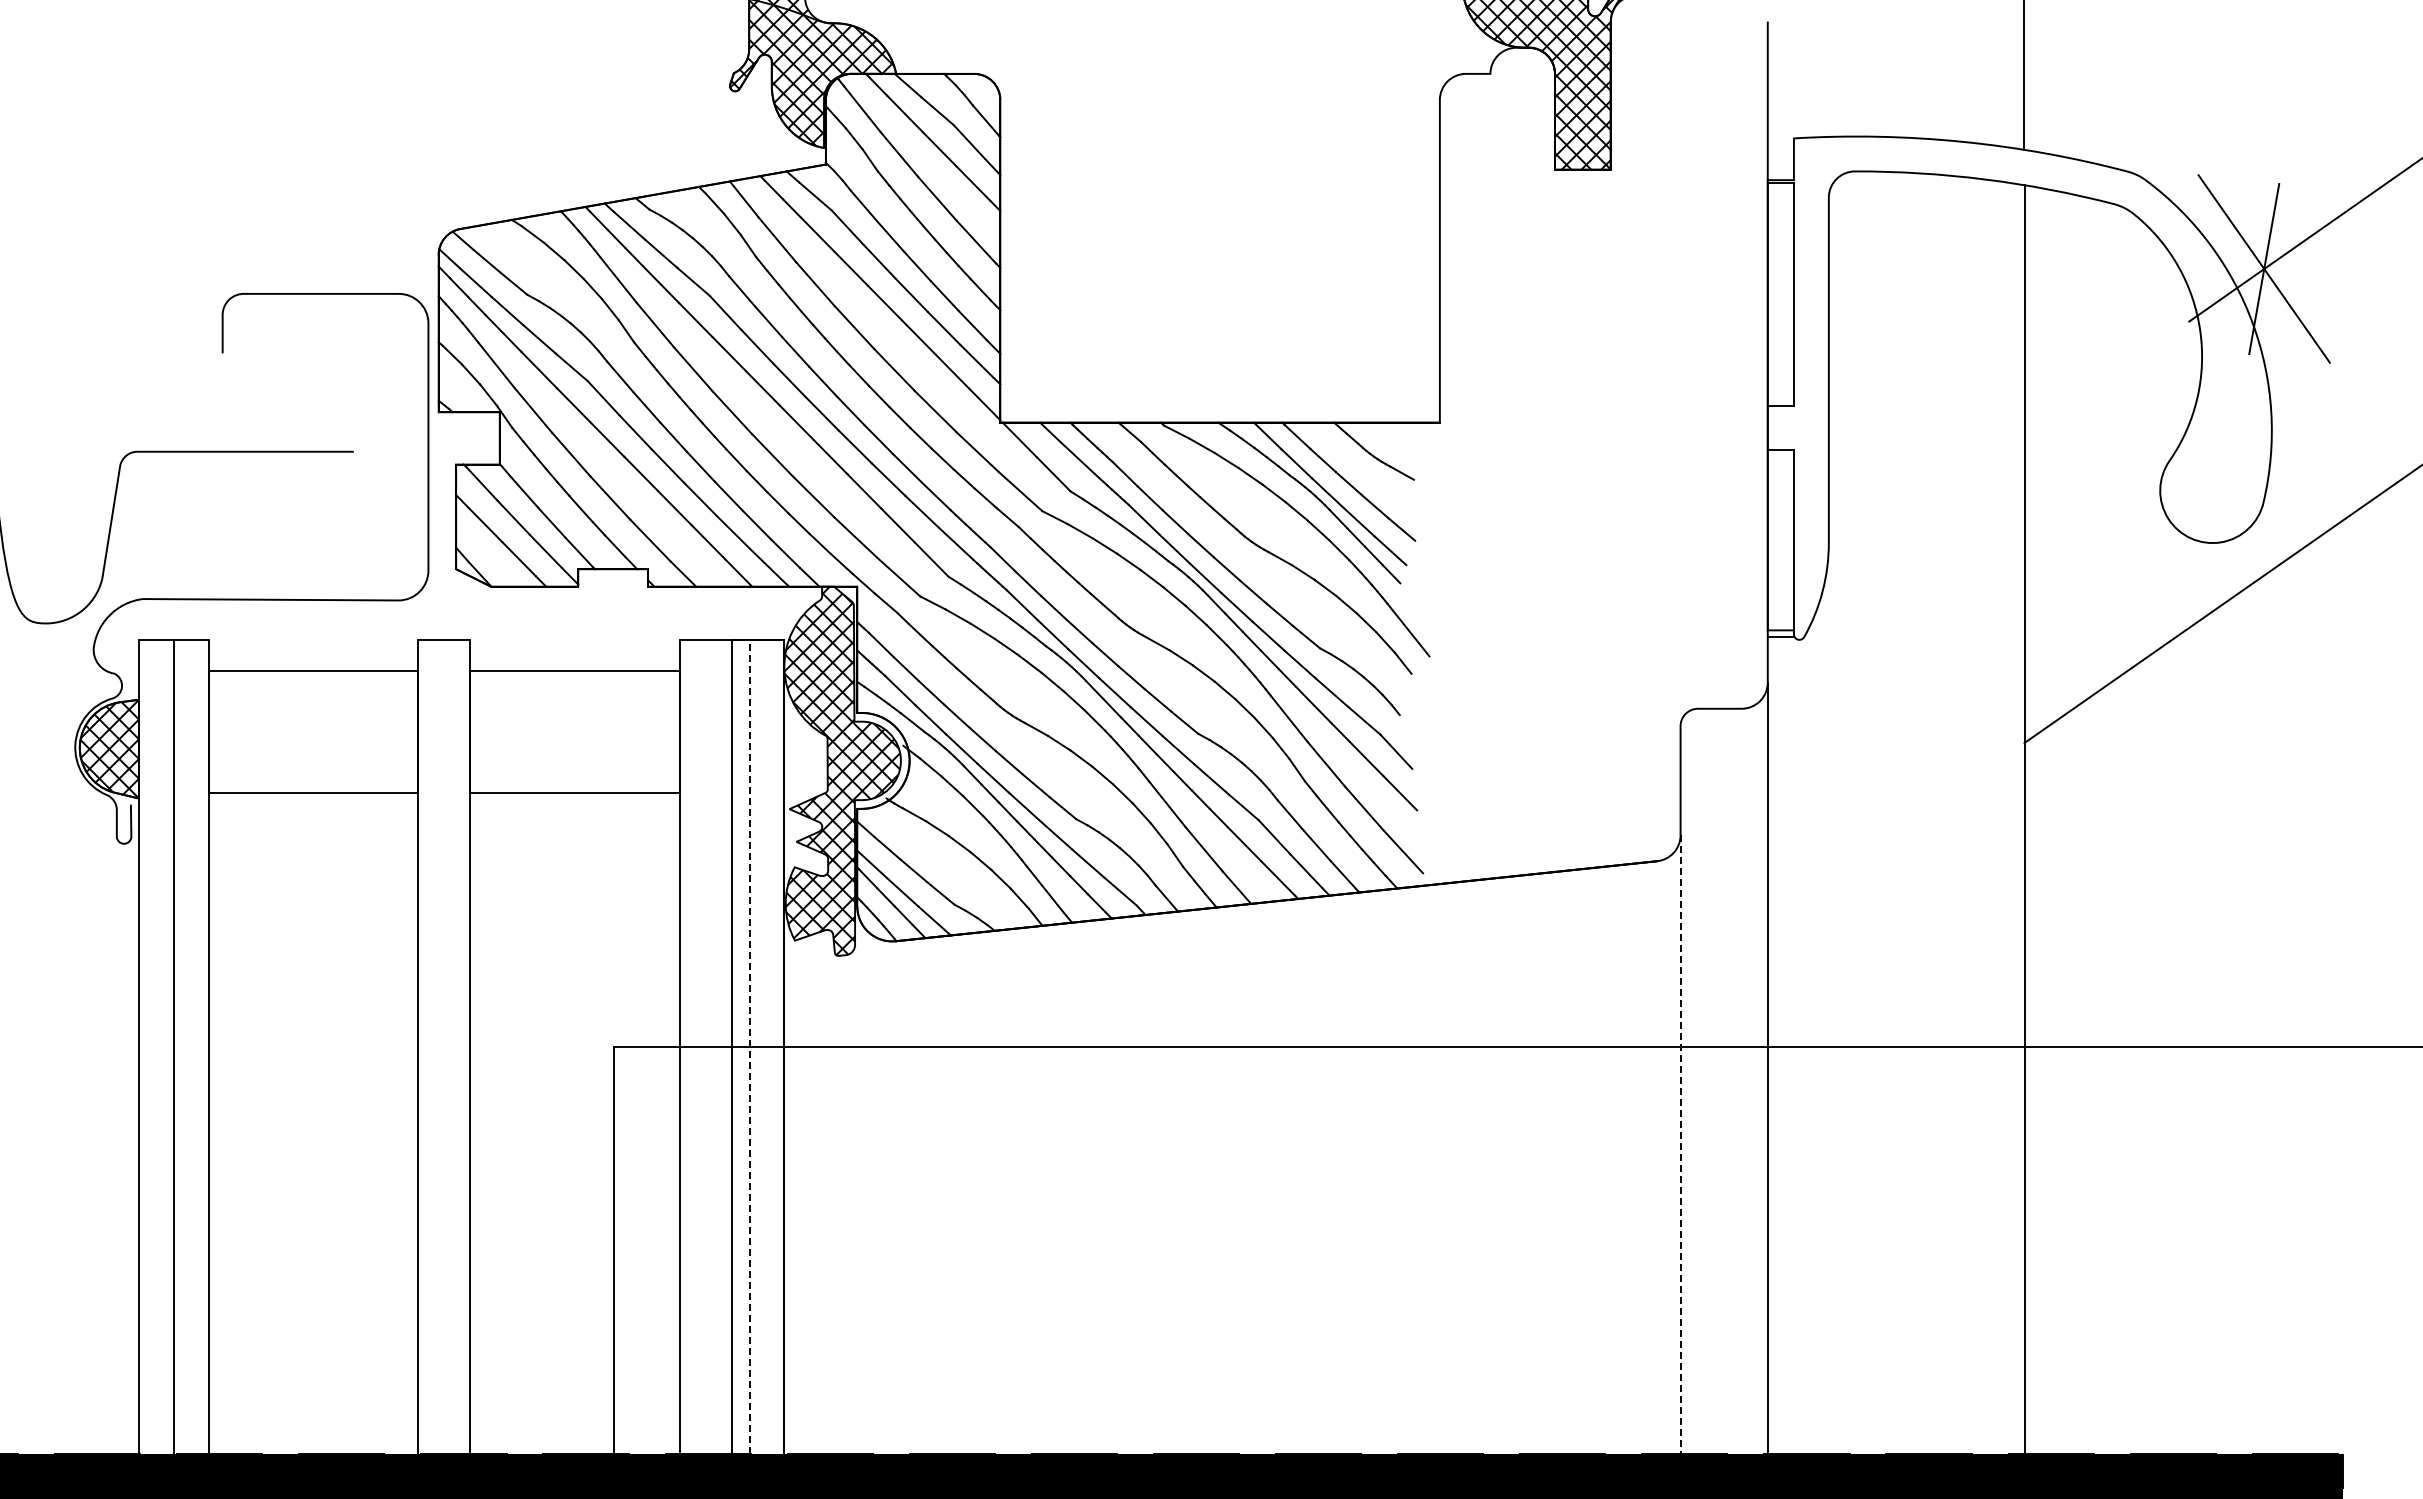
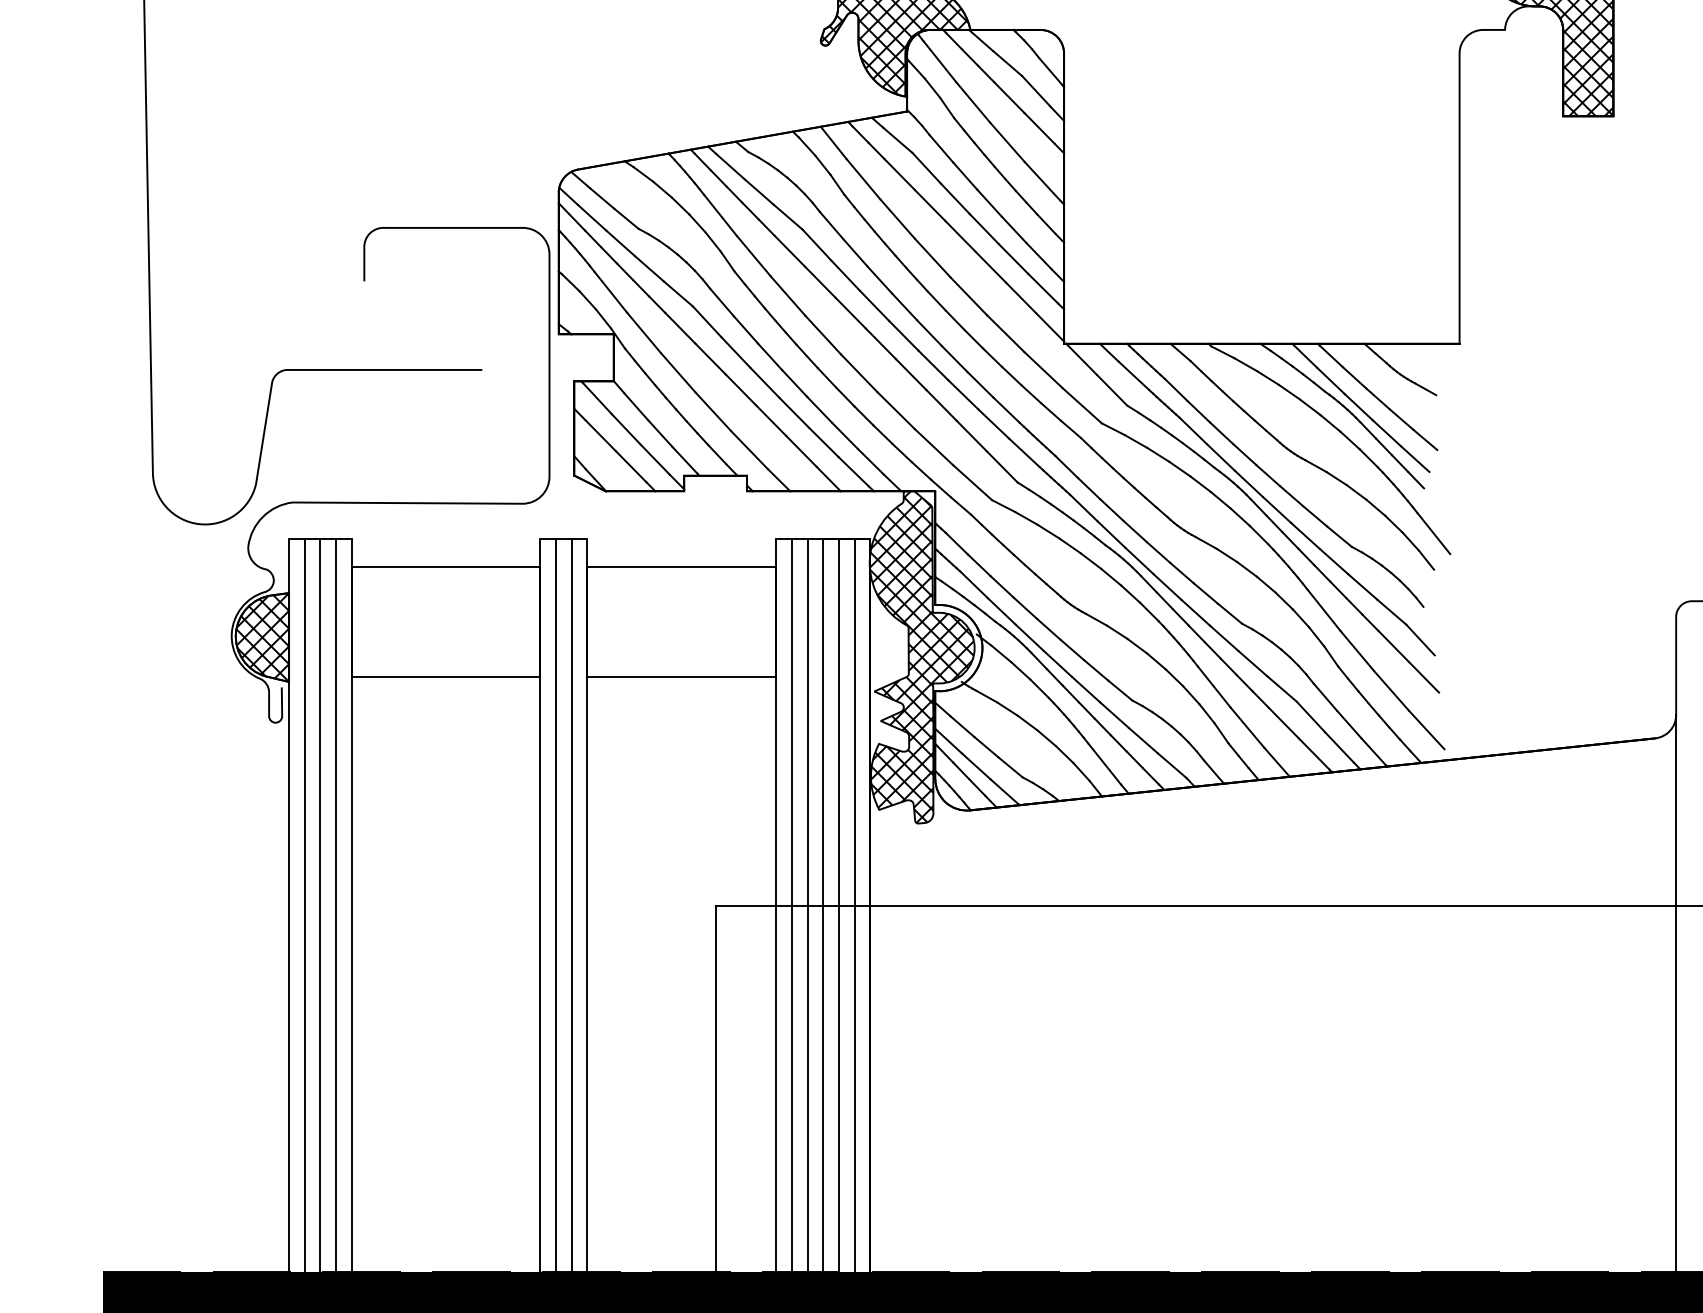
line: (156, 1046) -> (304, 905), added
line: (191, 1046) -> (336, 905), added
line: (435, 1046) -> (555, 905), added
line: (452, 1046) -> (571, 905), added
line: (697, 1046) -> (791, 905), added
line: (715, 1046) -> (807, 905), added
line: (750, 1046) -> (839, 905), dashed -> solid
line: (767, 1046) -> (854, 905), added
line: (1680, 1145) -> (1676, 994), dashed -> solid

